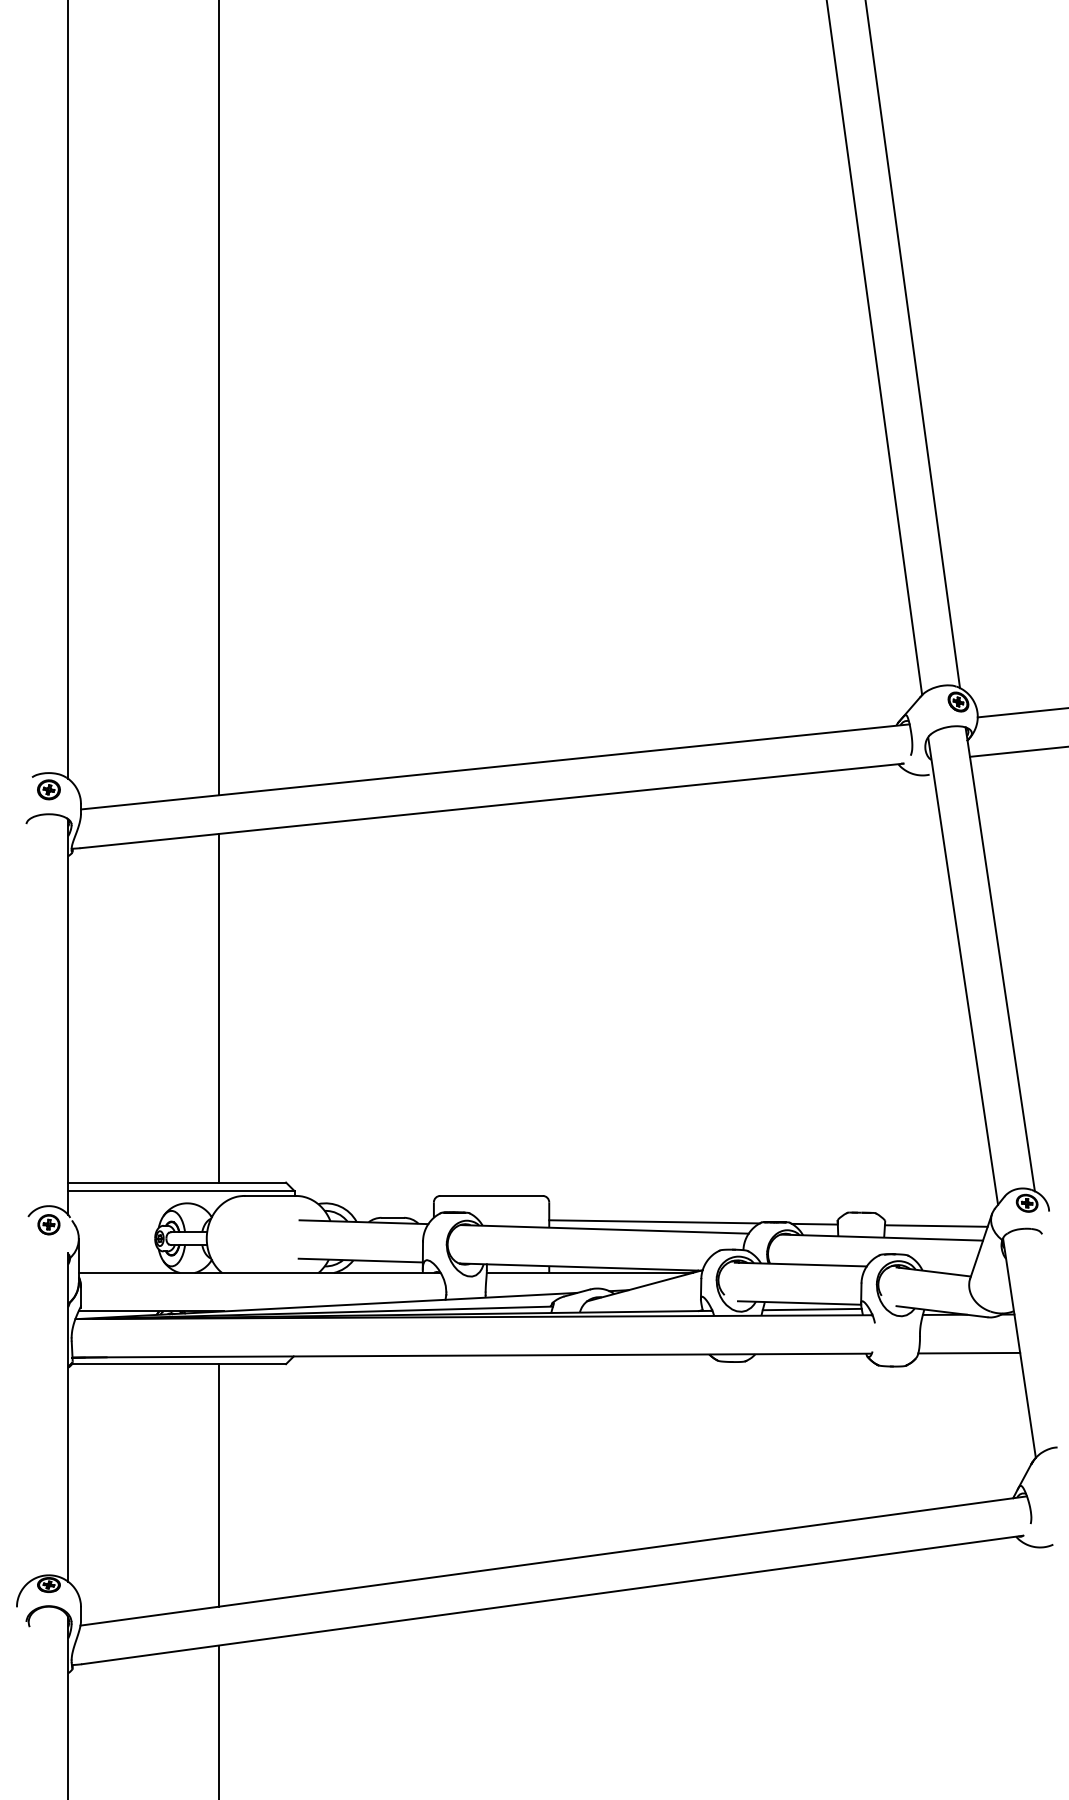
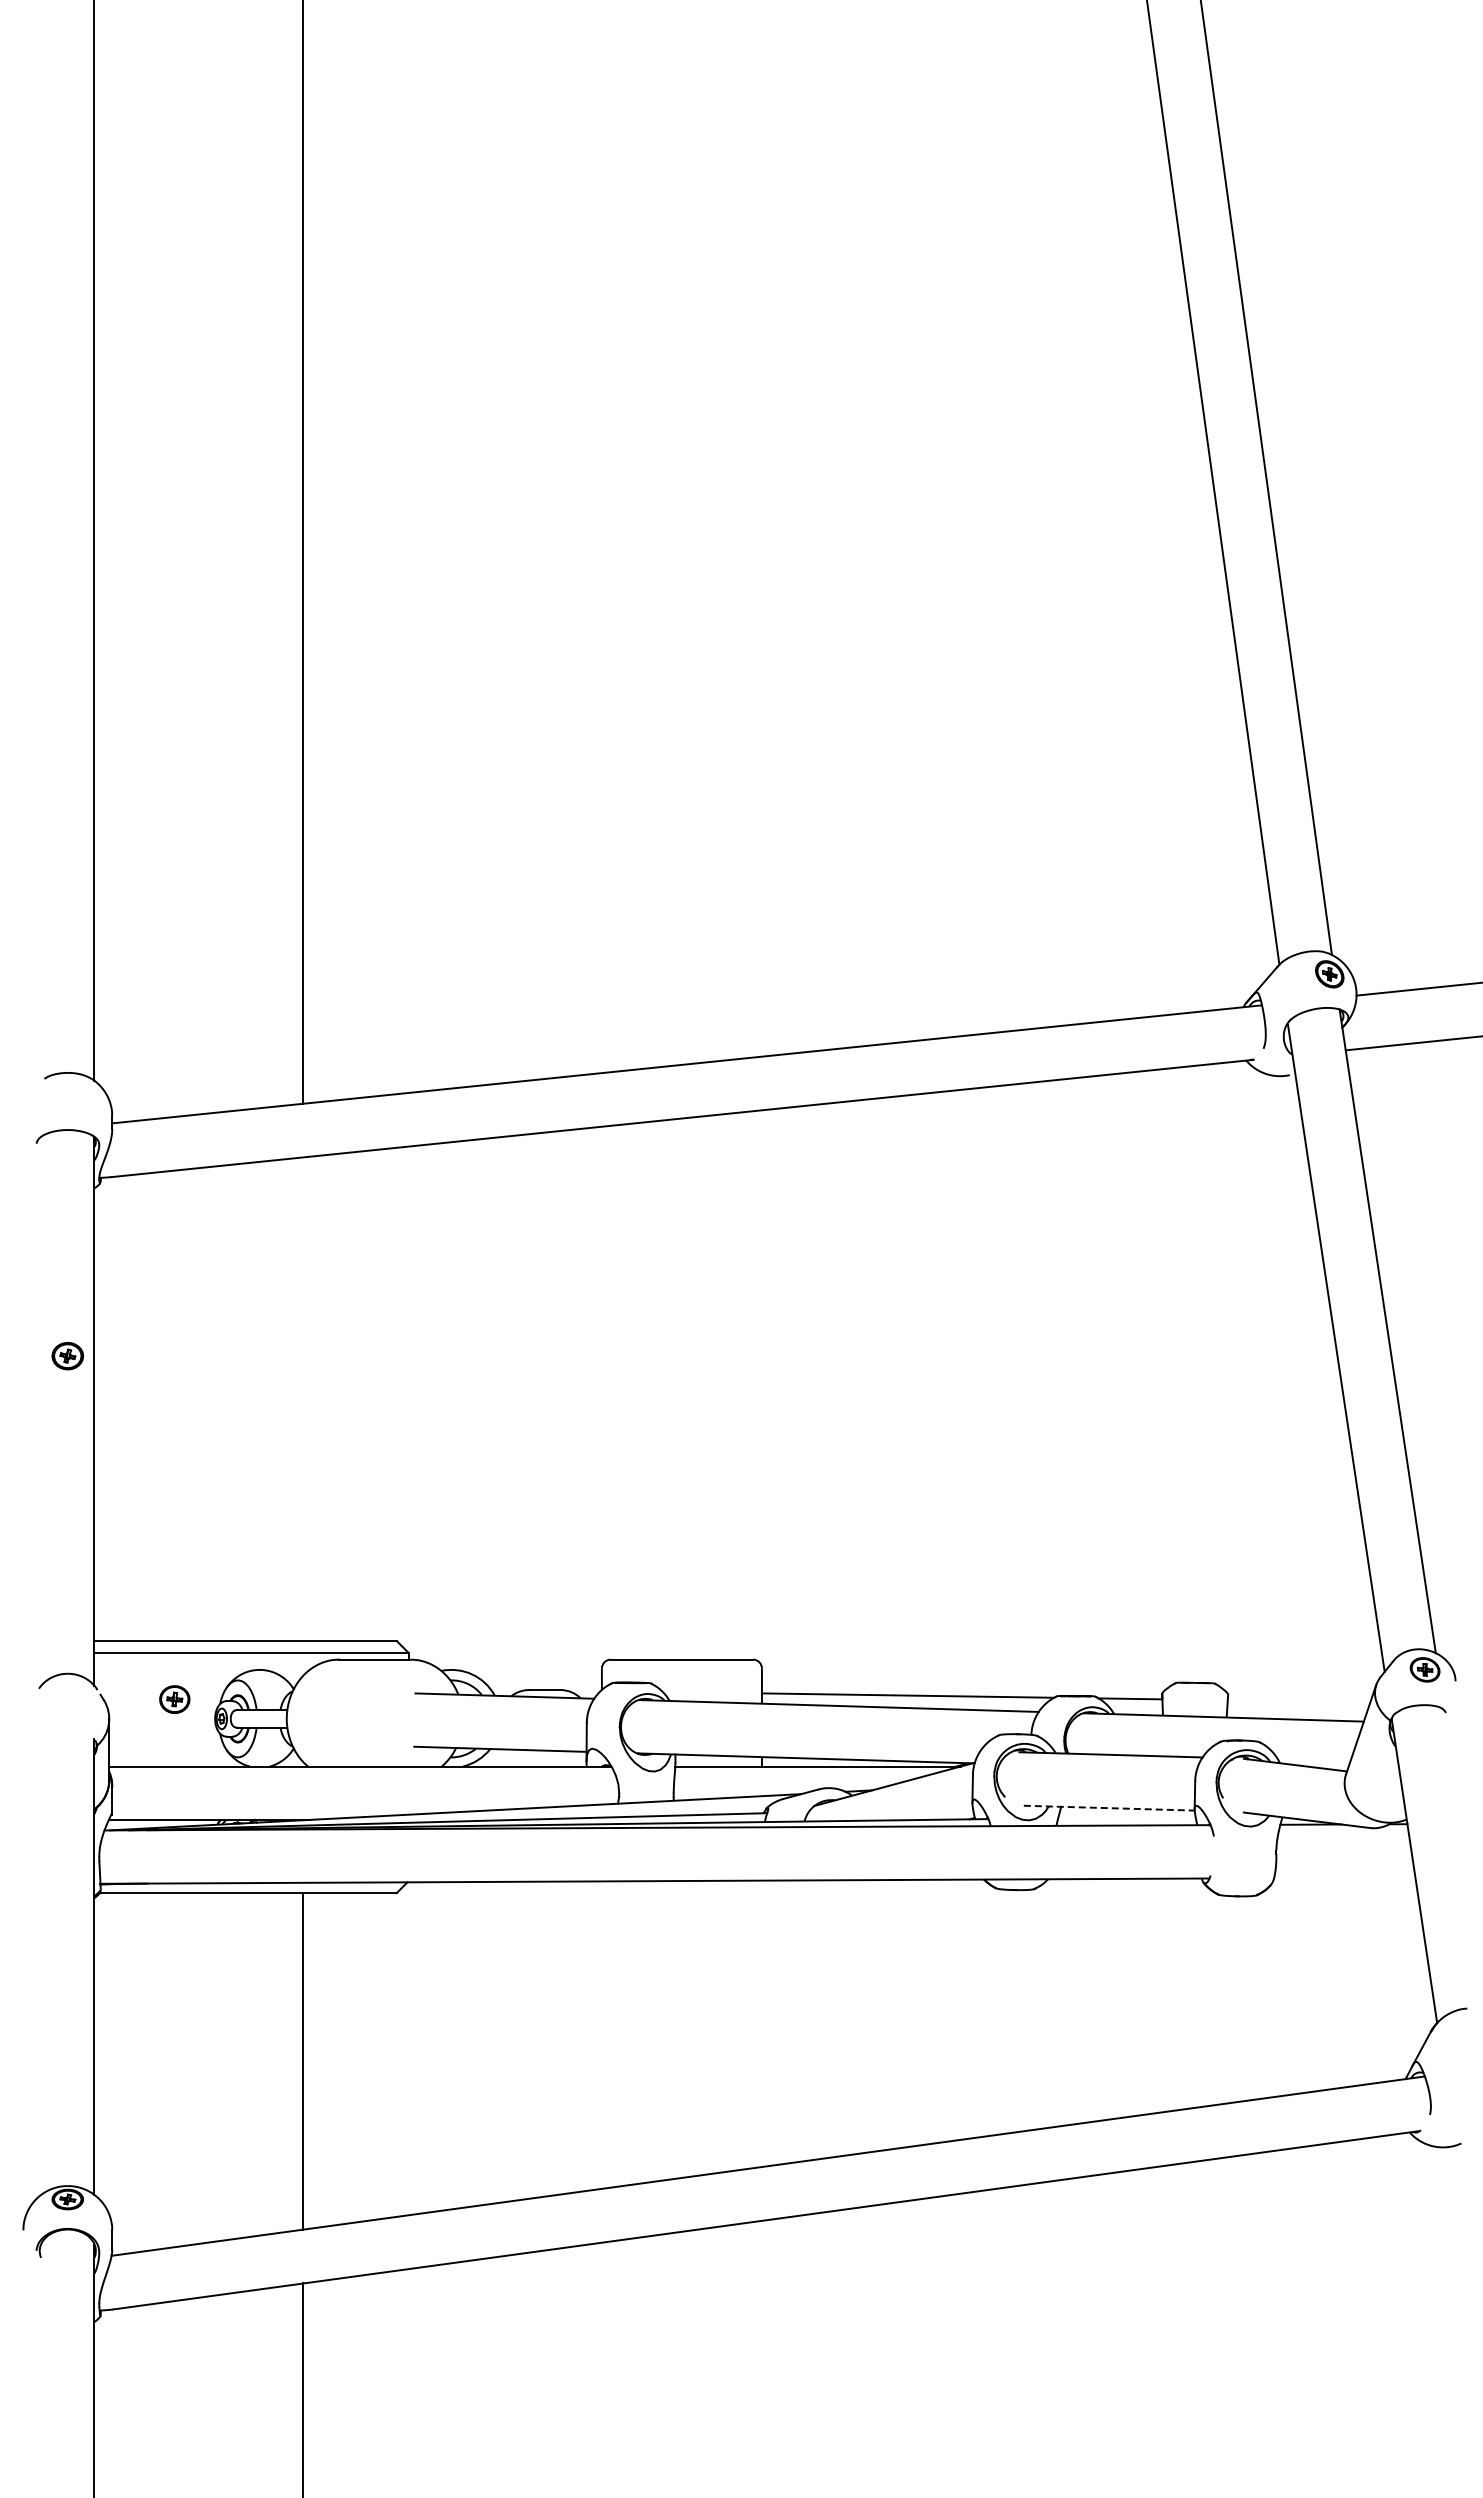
part: (48, 790) -> (67, 1356), moved
line: (218, 1008) -> (303, 1399), removed
part: (48, 1224) -> (174, 1699), moved
line: (935, 1226) -> (1298, 1701), removed
line: (799, 1303) -> (1109, 1808), solid -> dashed
line: (811, 1309) -> (1126, 1817), removed
line: (969, 1352) -> (1344, 1877), removed

